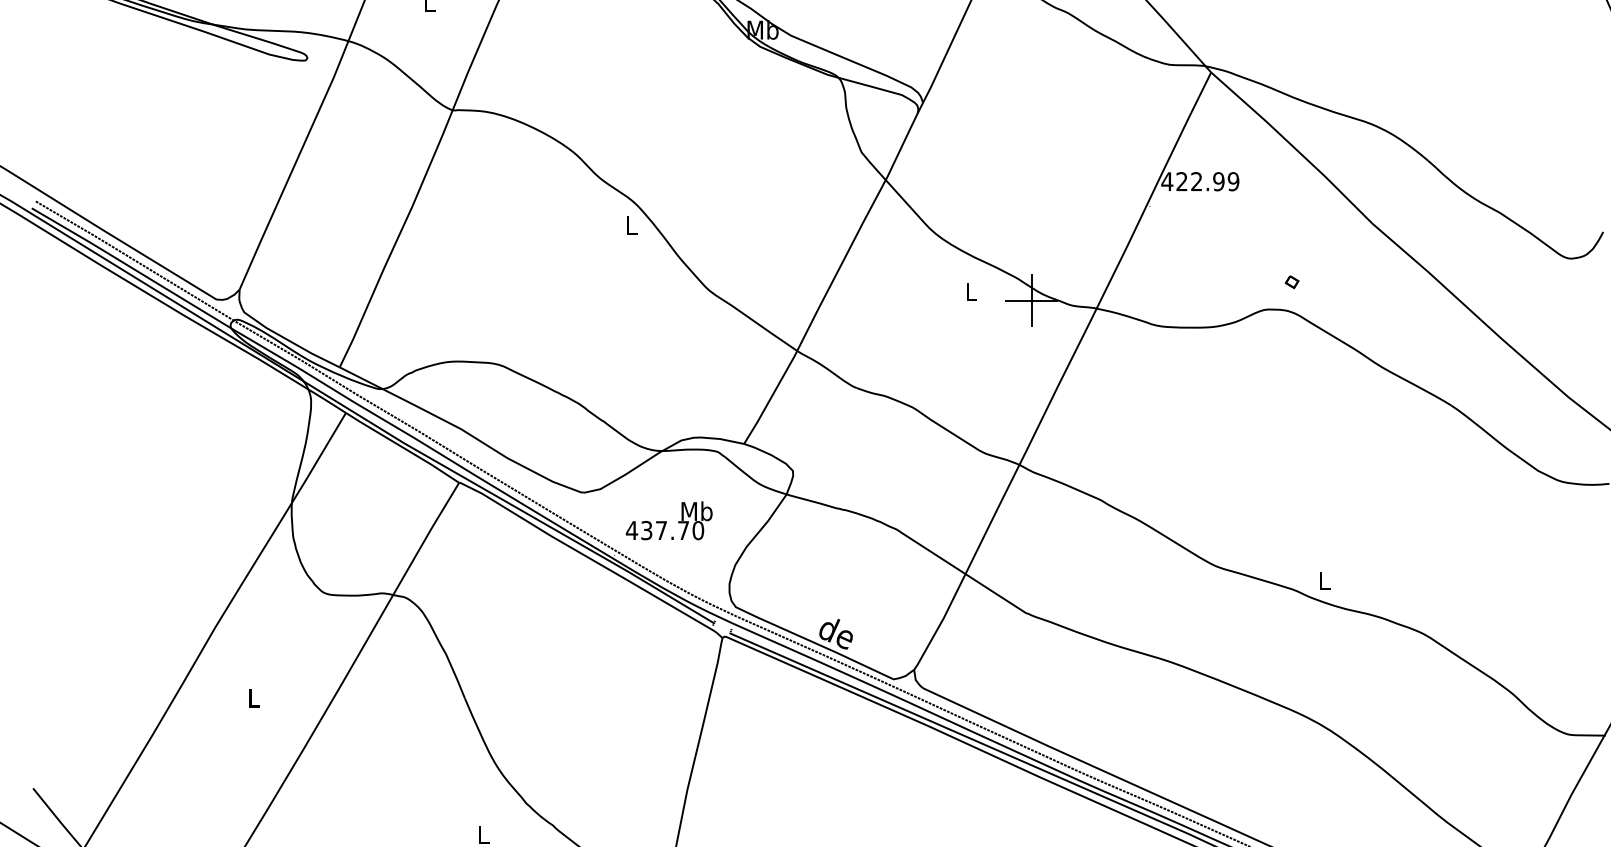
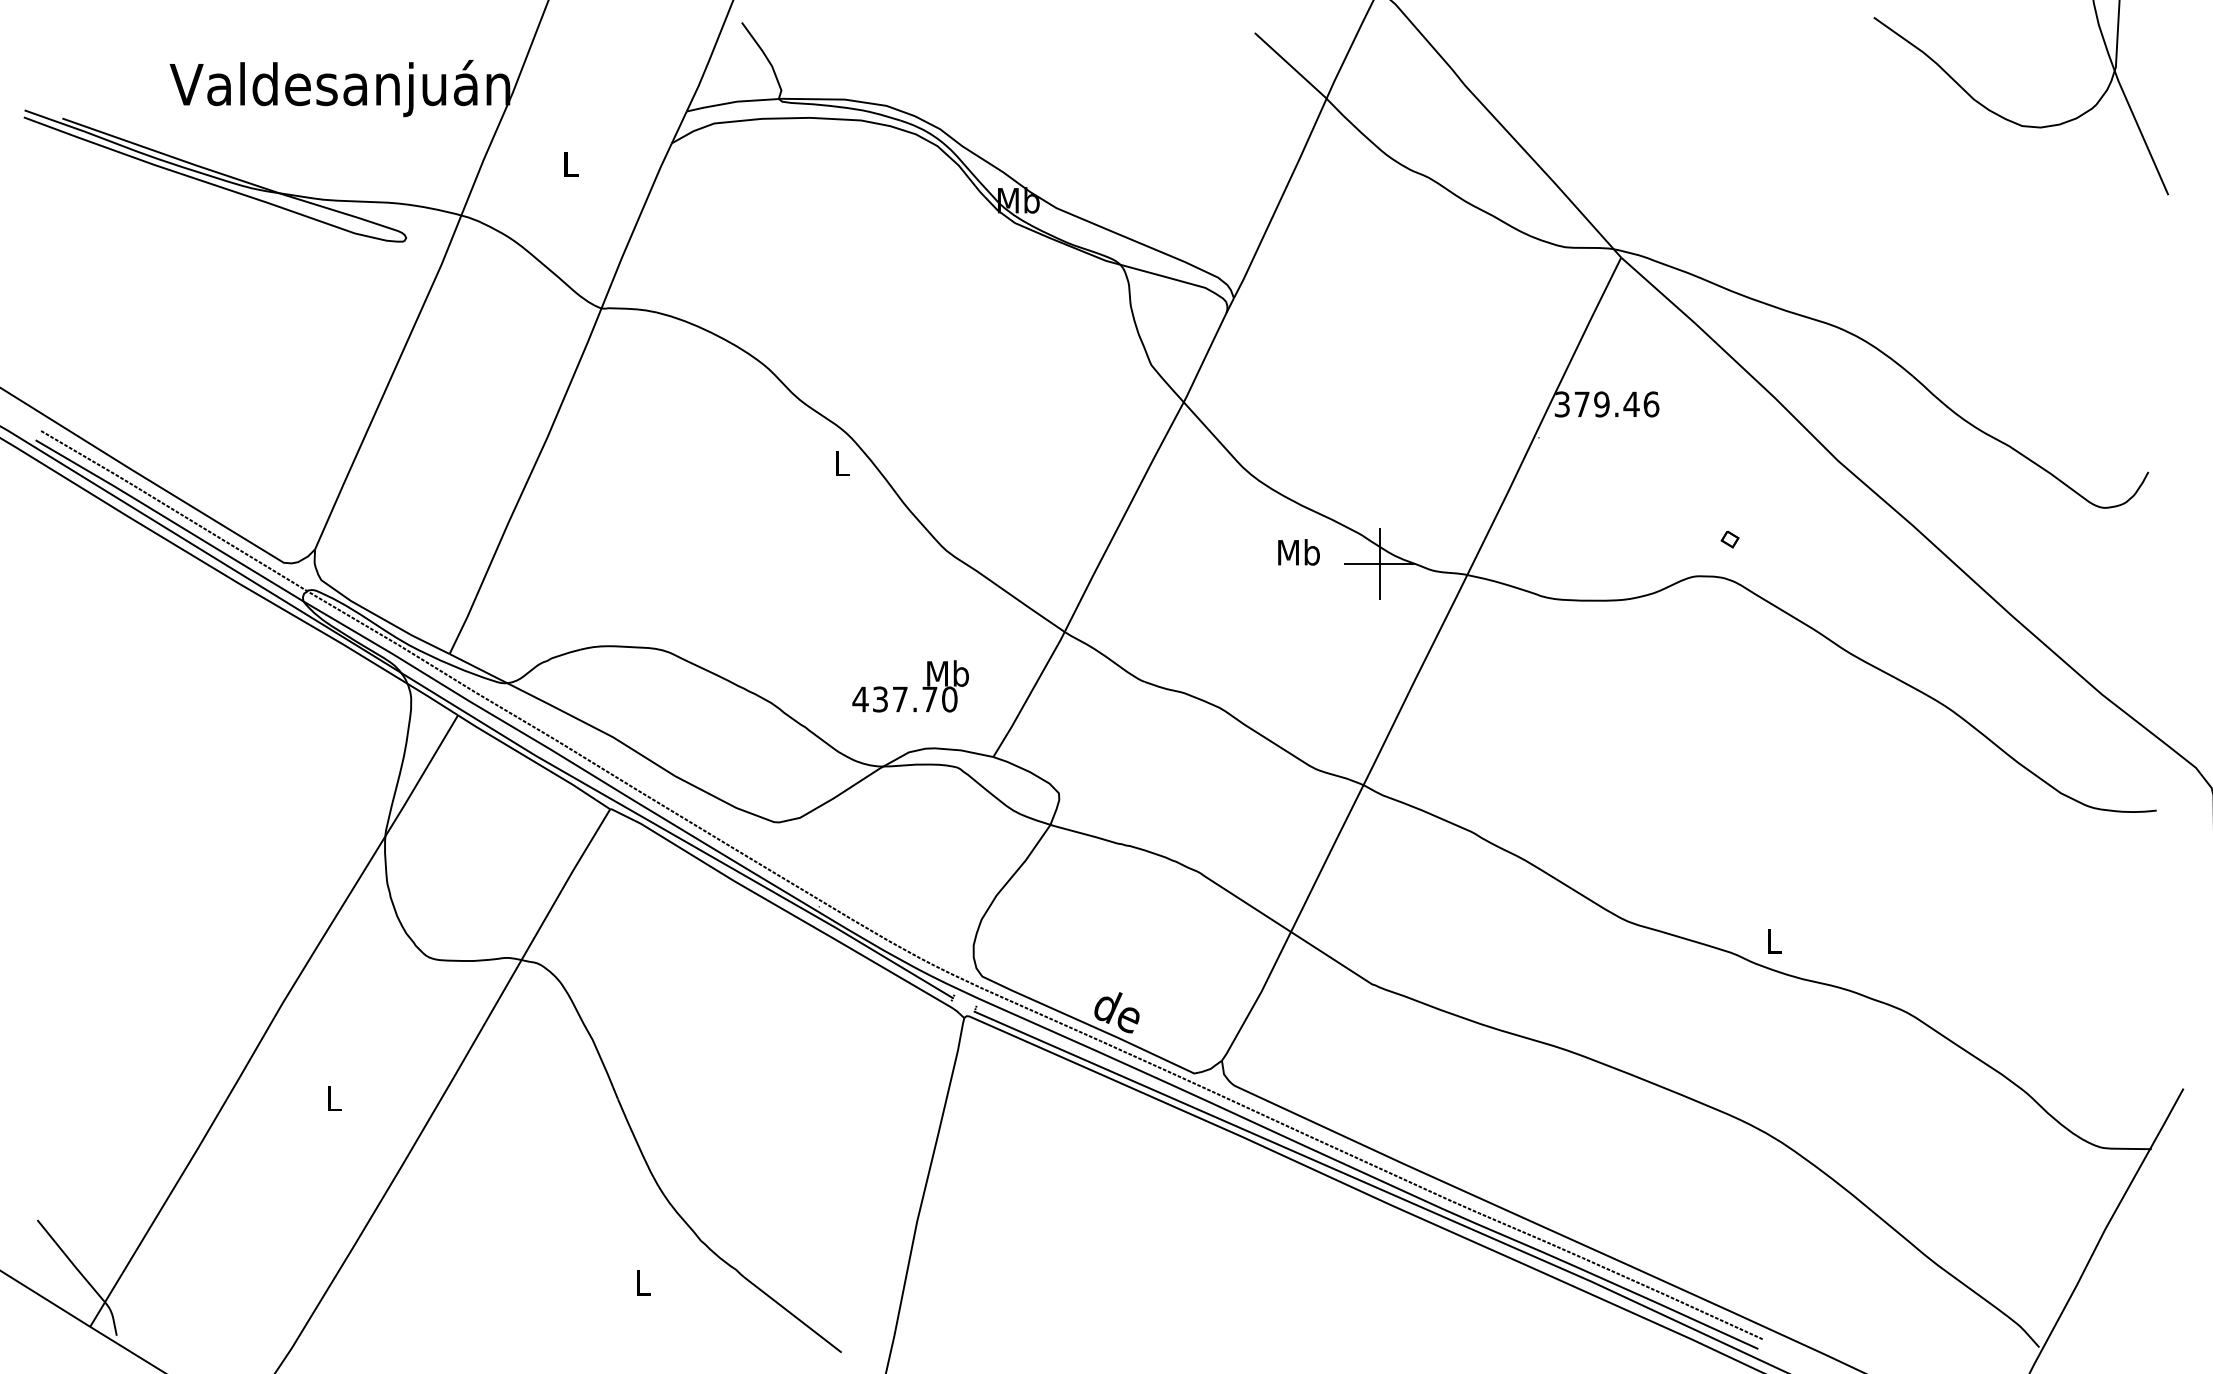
text: (1200, 181) -> (1606, 404), 422.99 -> 379.46
text: (971, 291) -> (1298, 552), L -> Mb
text: (669, 520) -> (910, 686), moved

